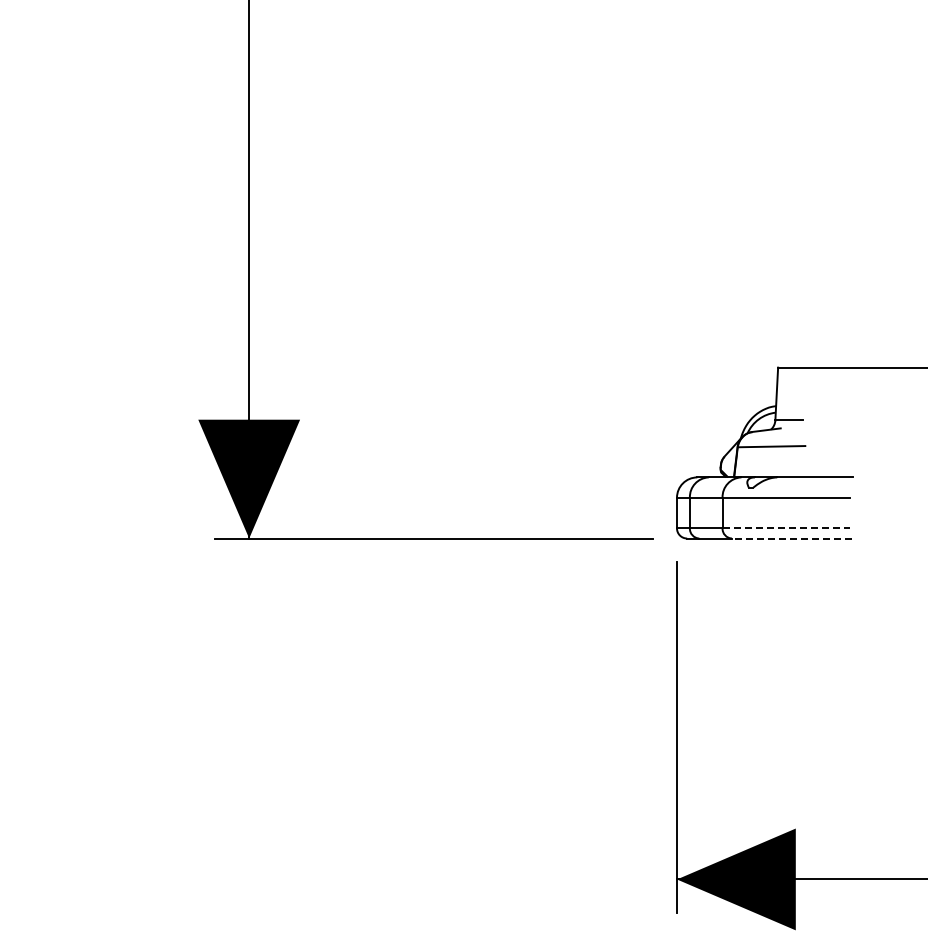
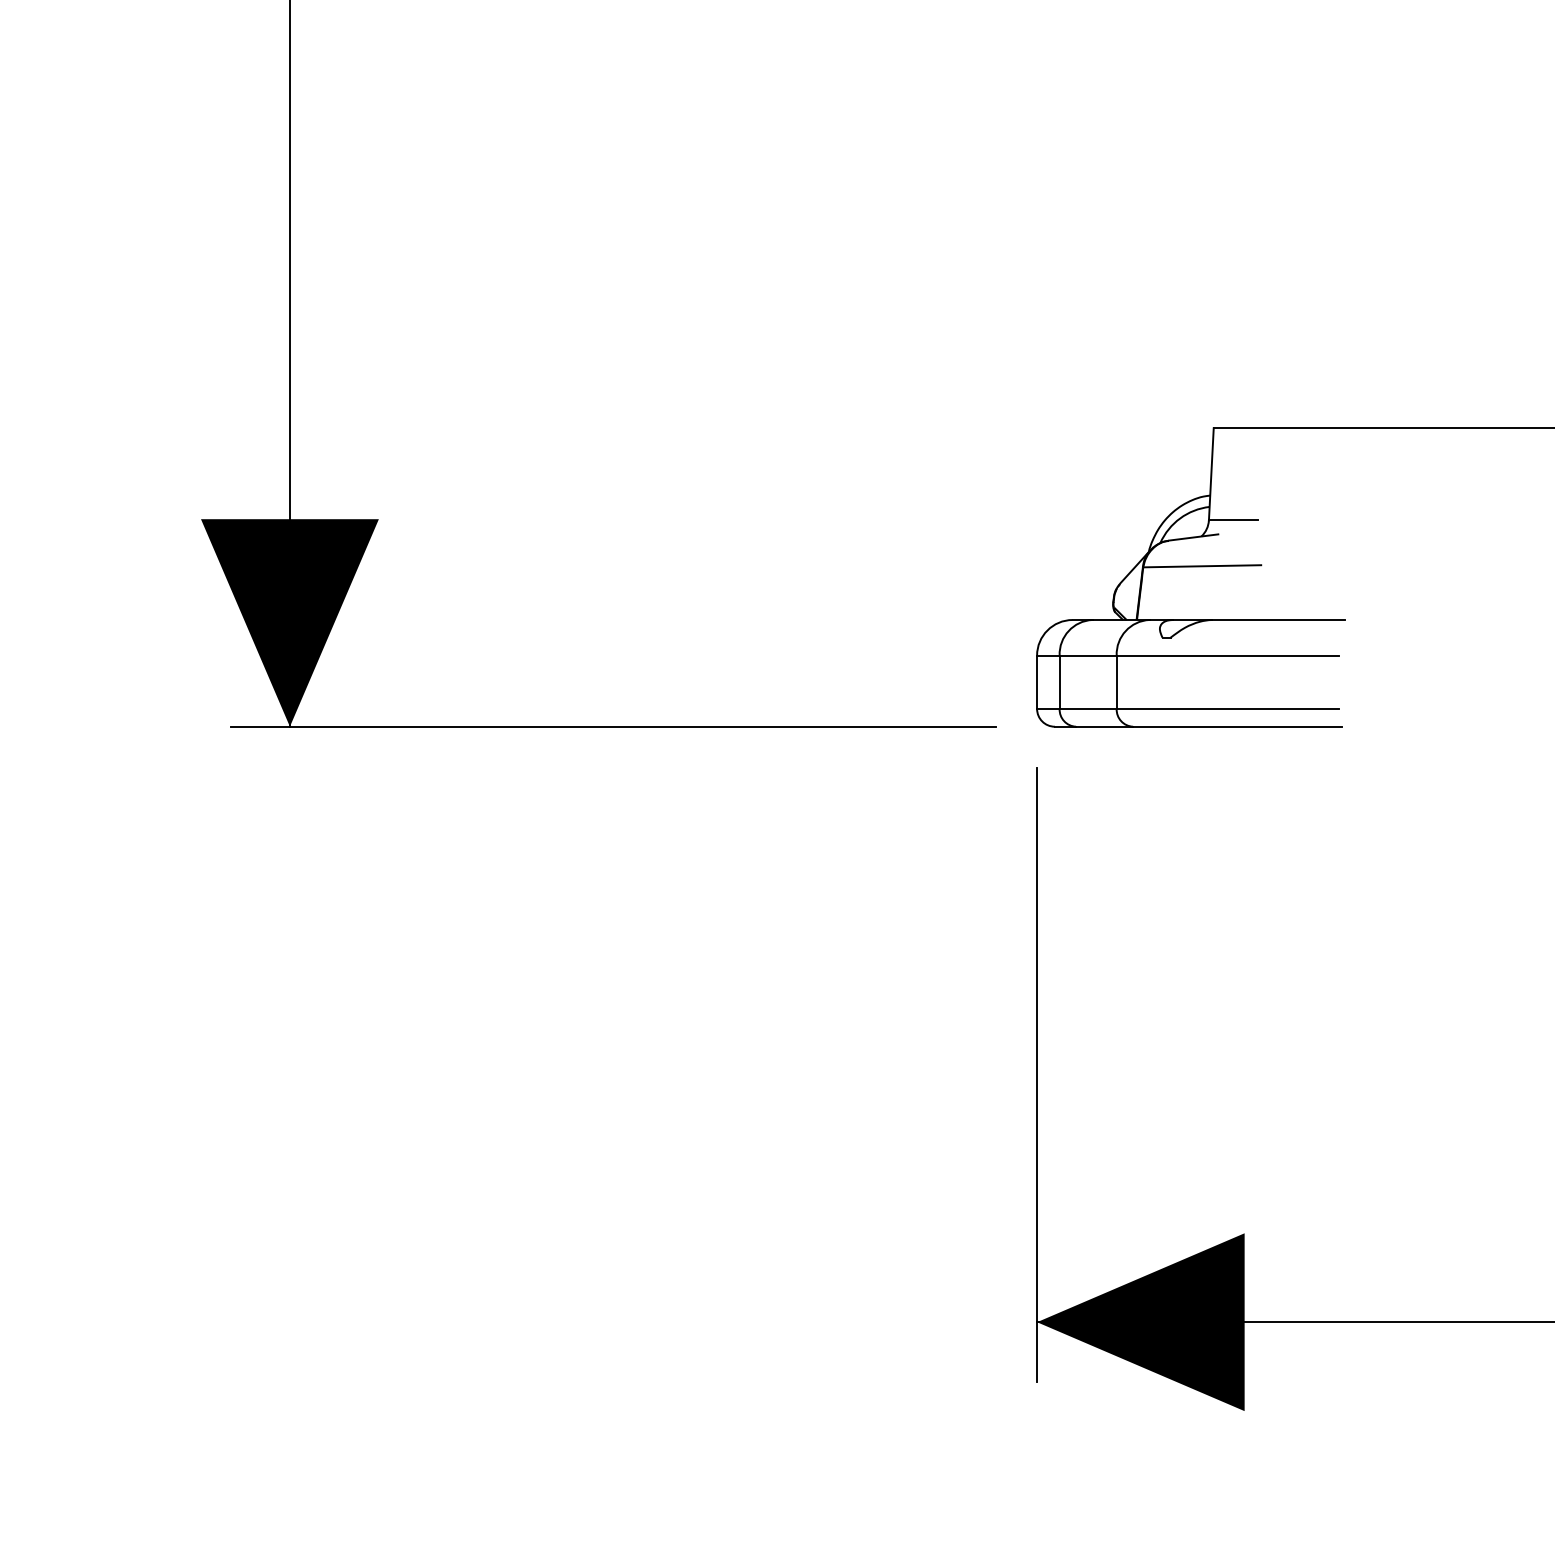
line: (786, 528) -> (1228, 709), dashed -> solid
line: (791, 538) -> (1237, 726), dashed -> solid

